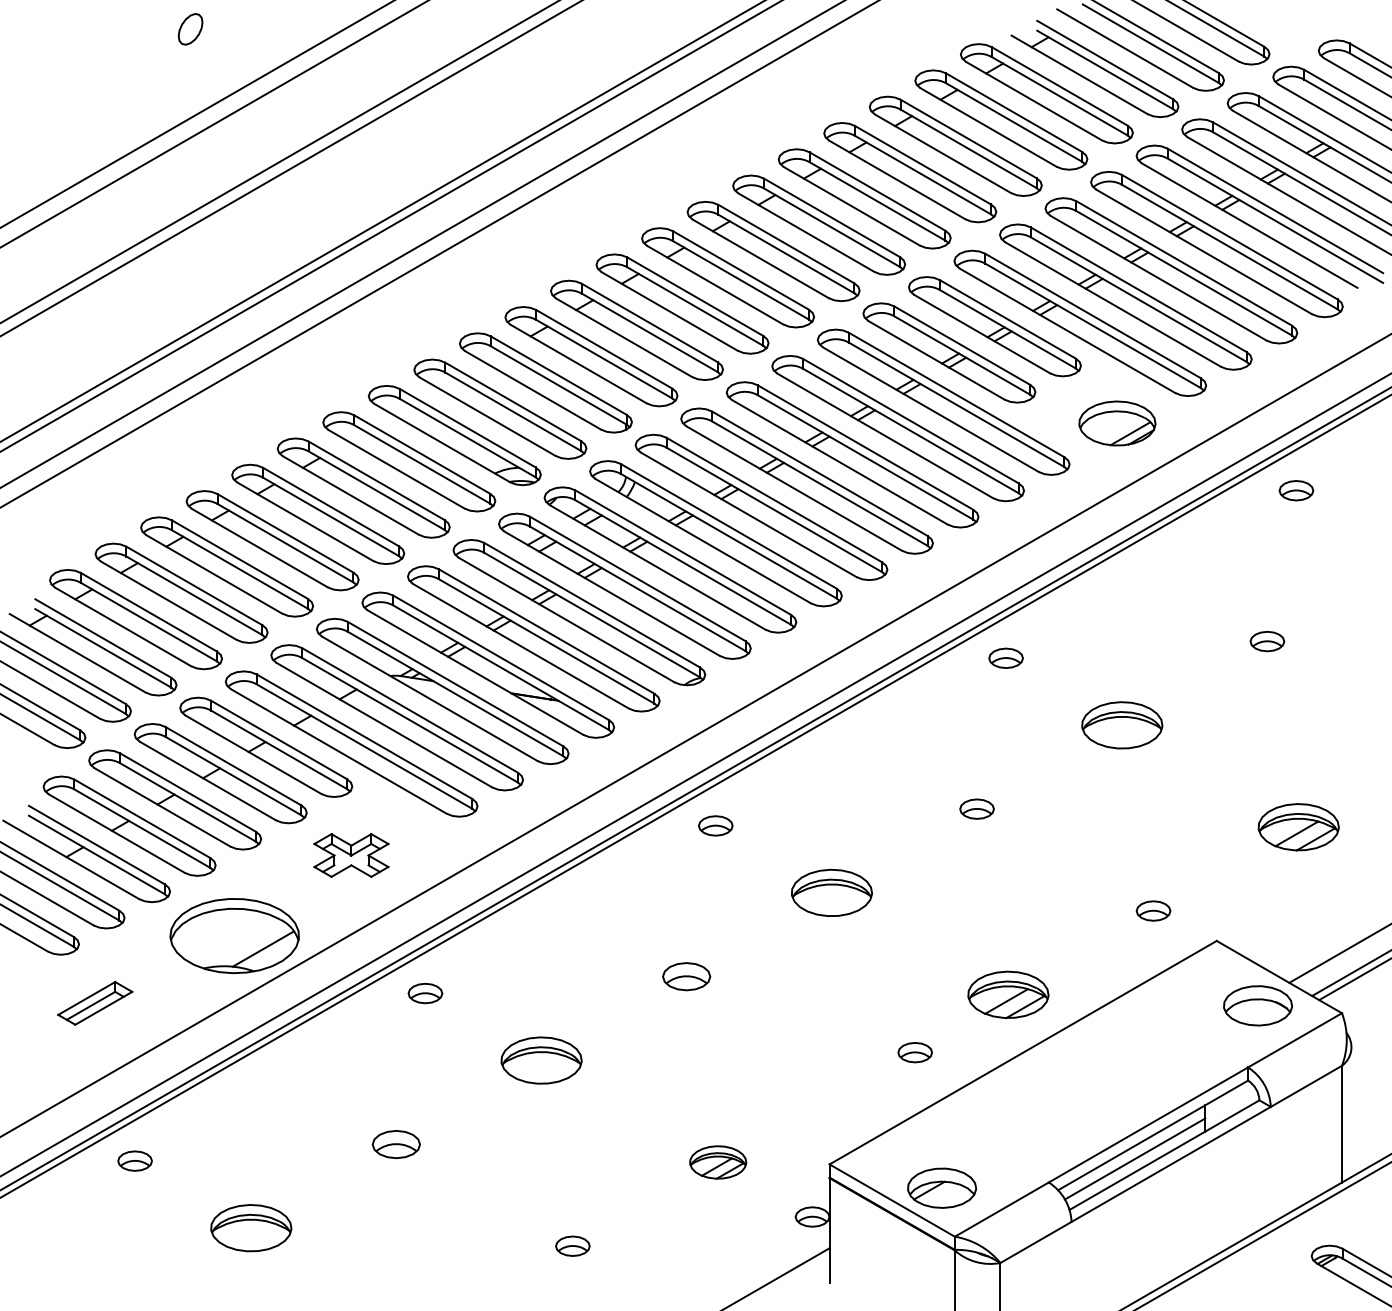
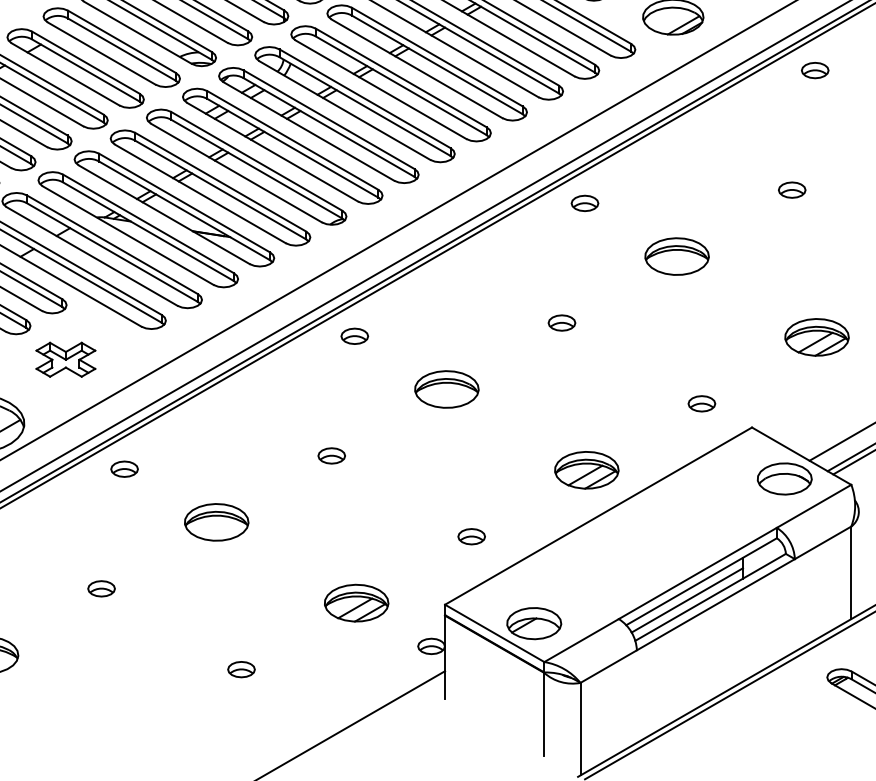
part: (686, 976) -> (331, 455), size x0.71
part: (914, 1052) -> (471, 536), moved
part: (396, 1143) -> (101, 588), size x0.71
part: (718, 1162) -> (356, 603), size x1.43

